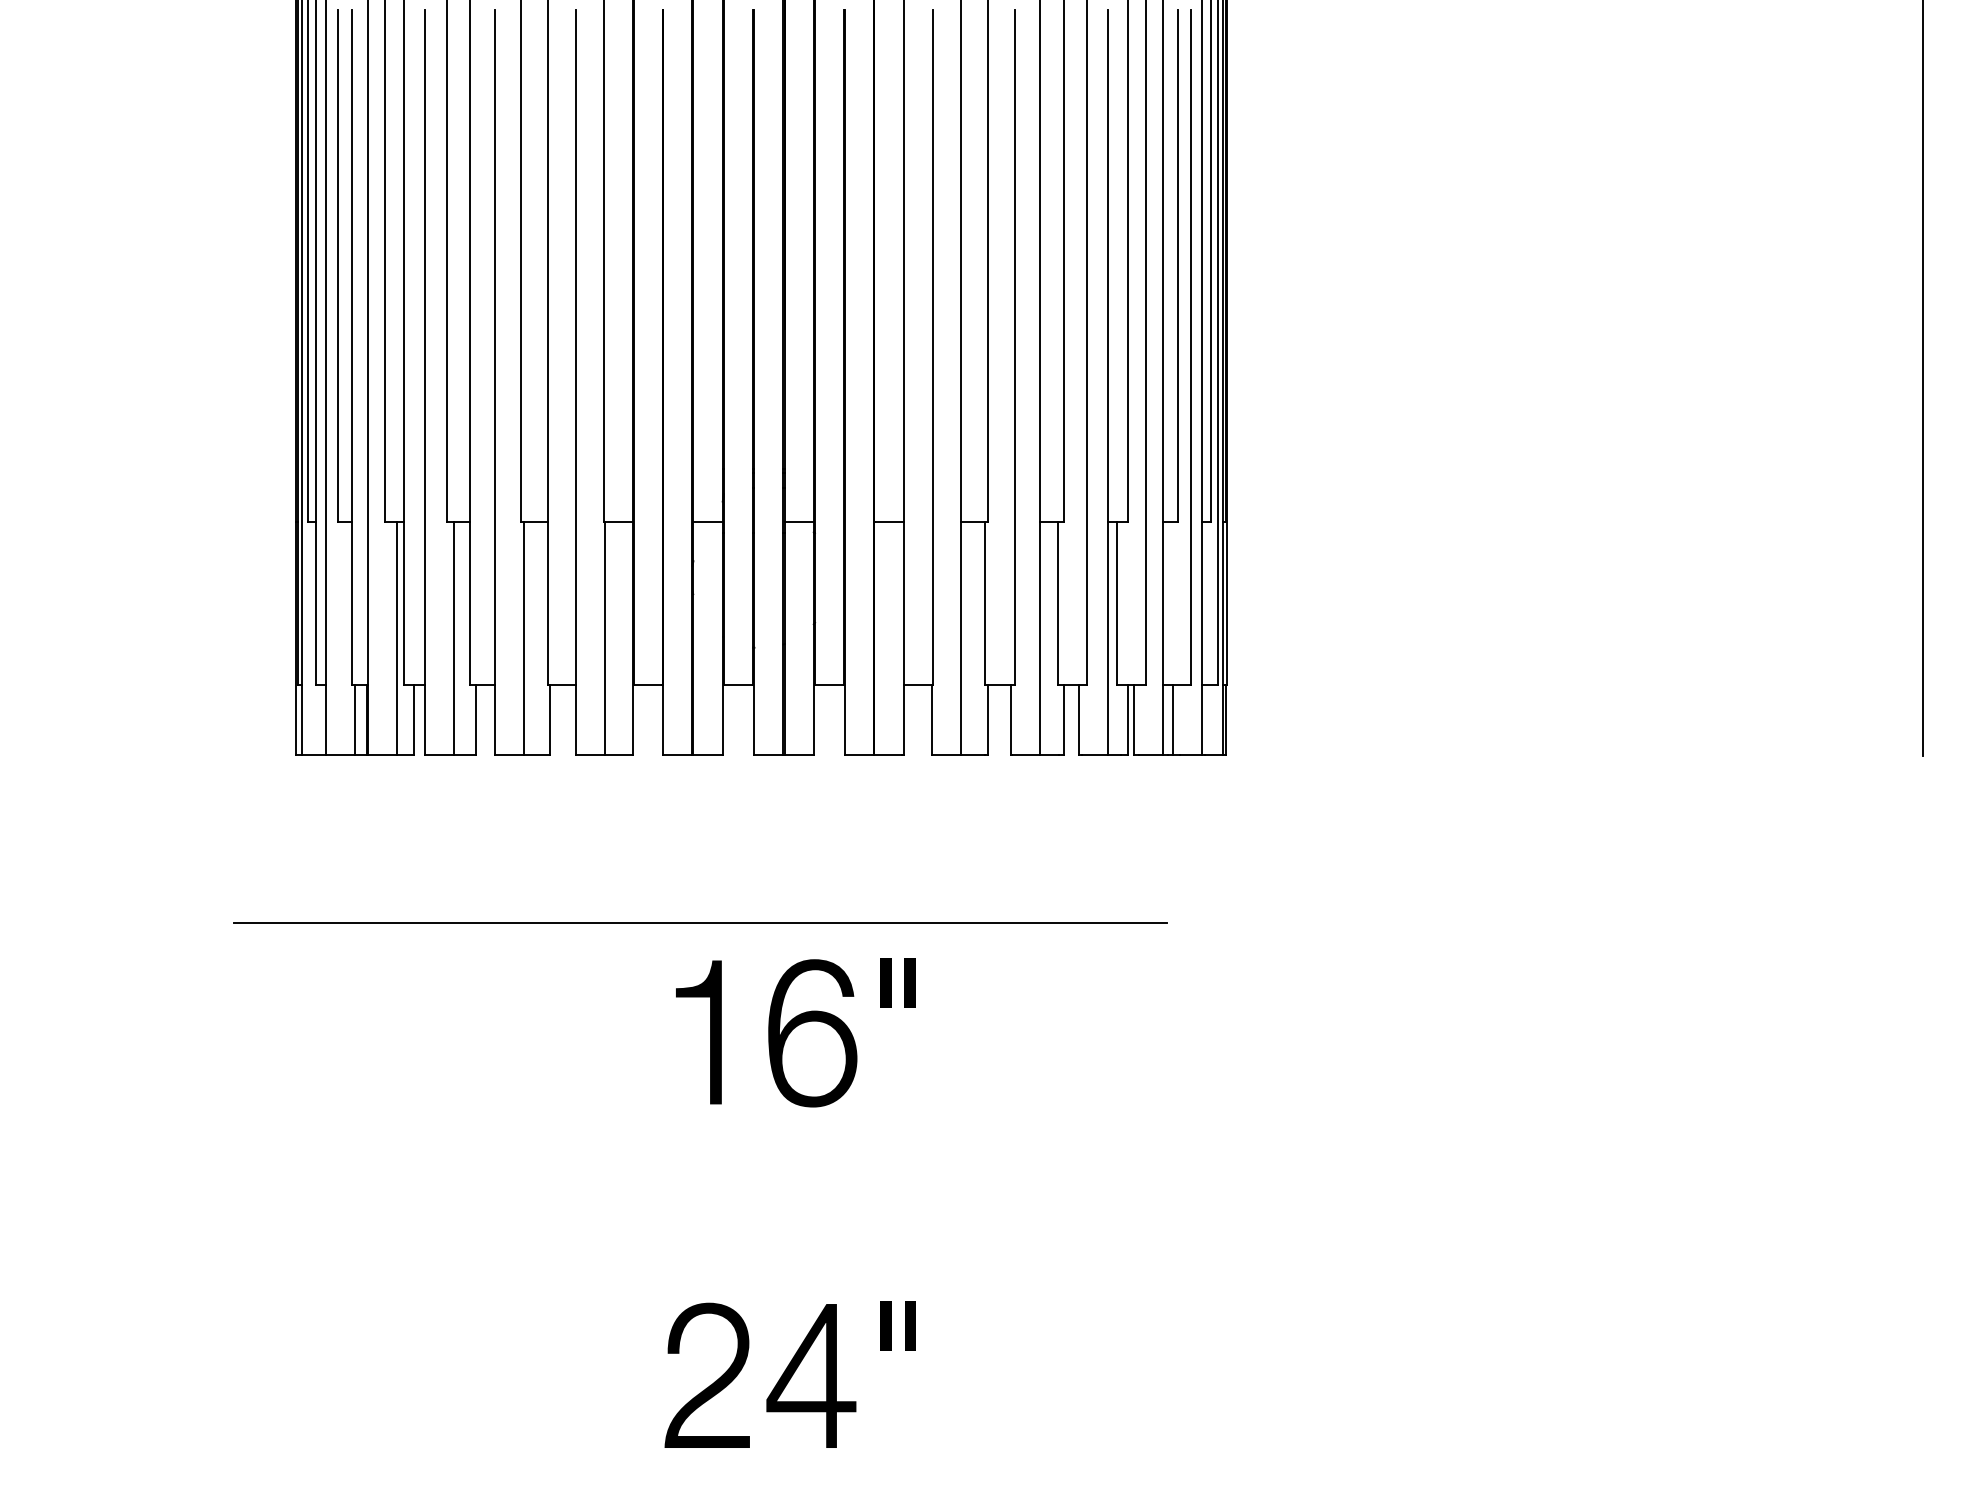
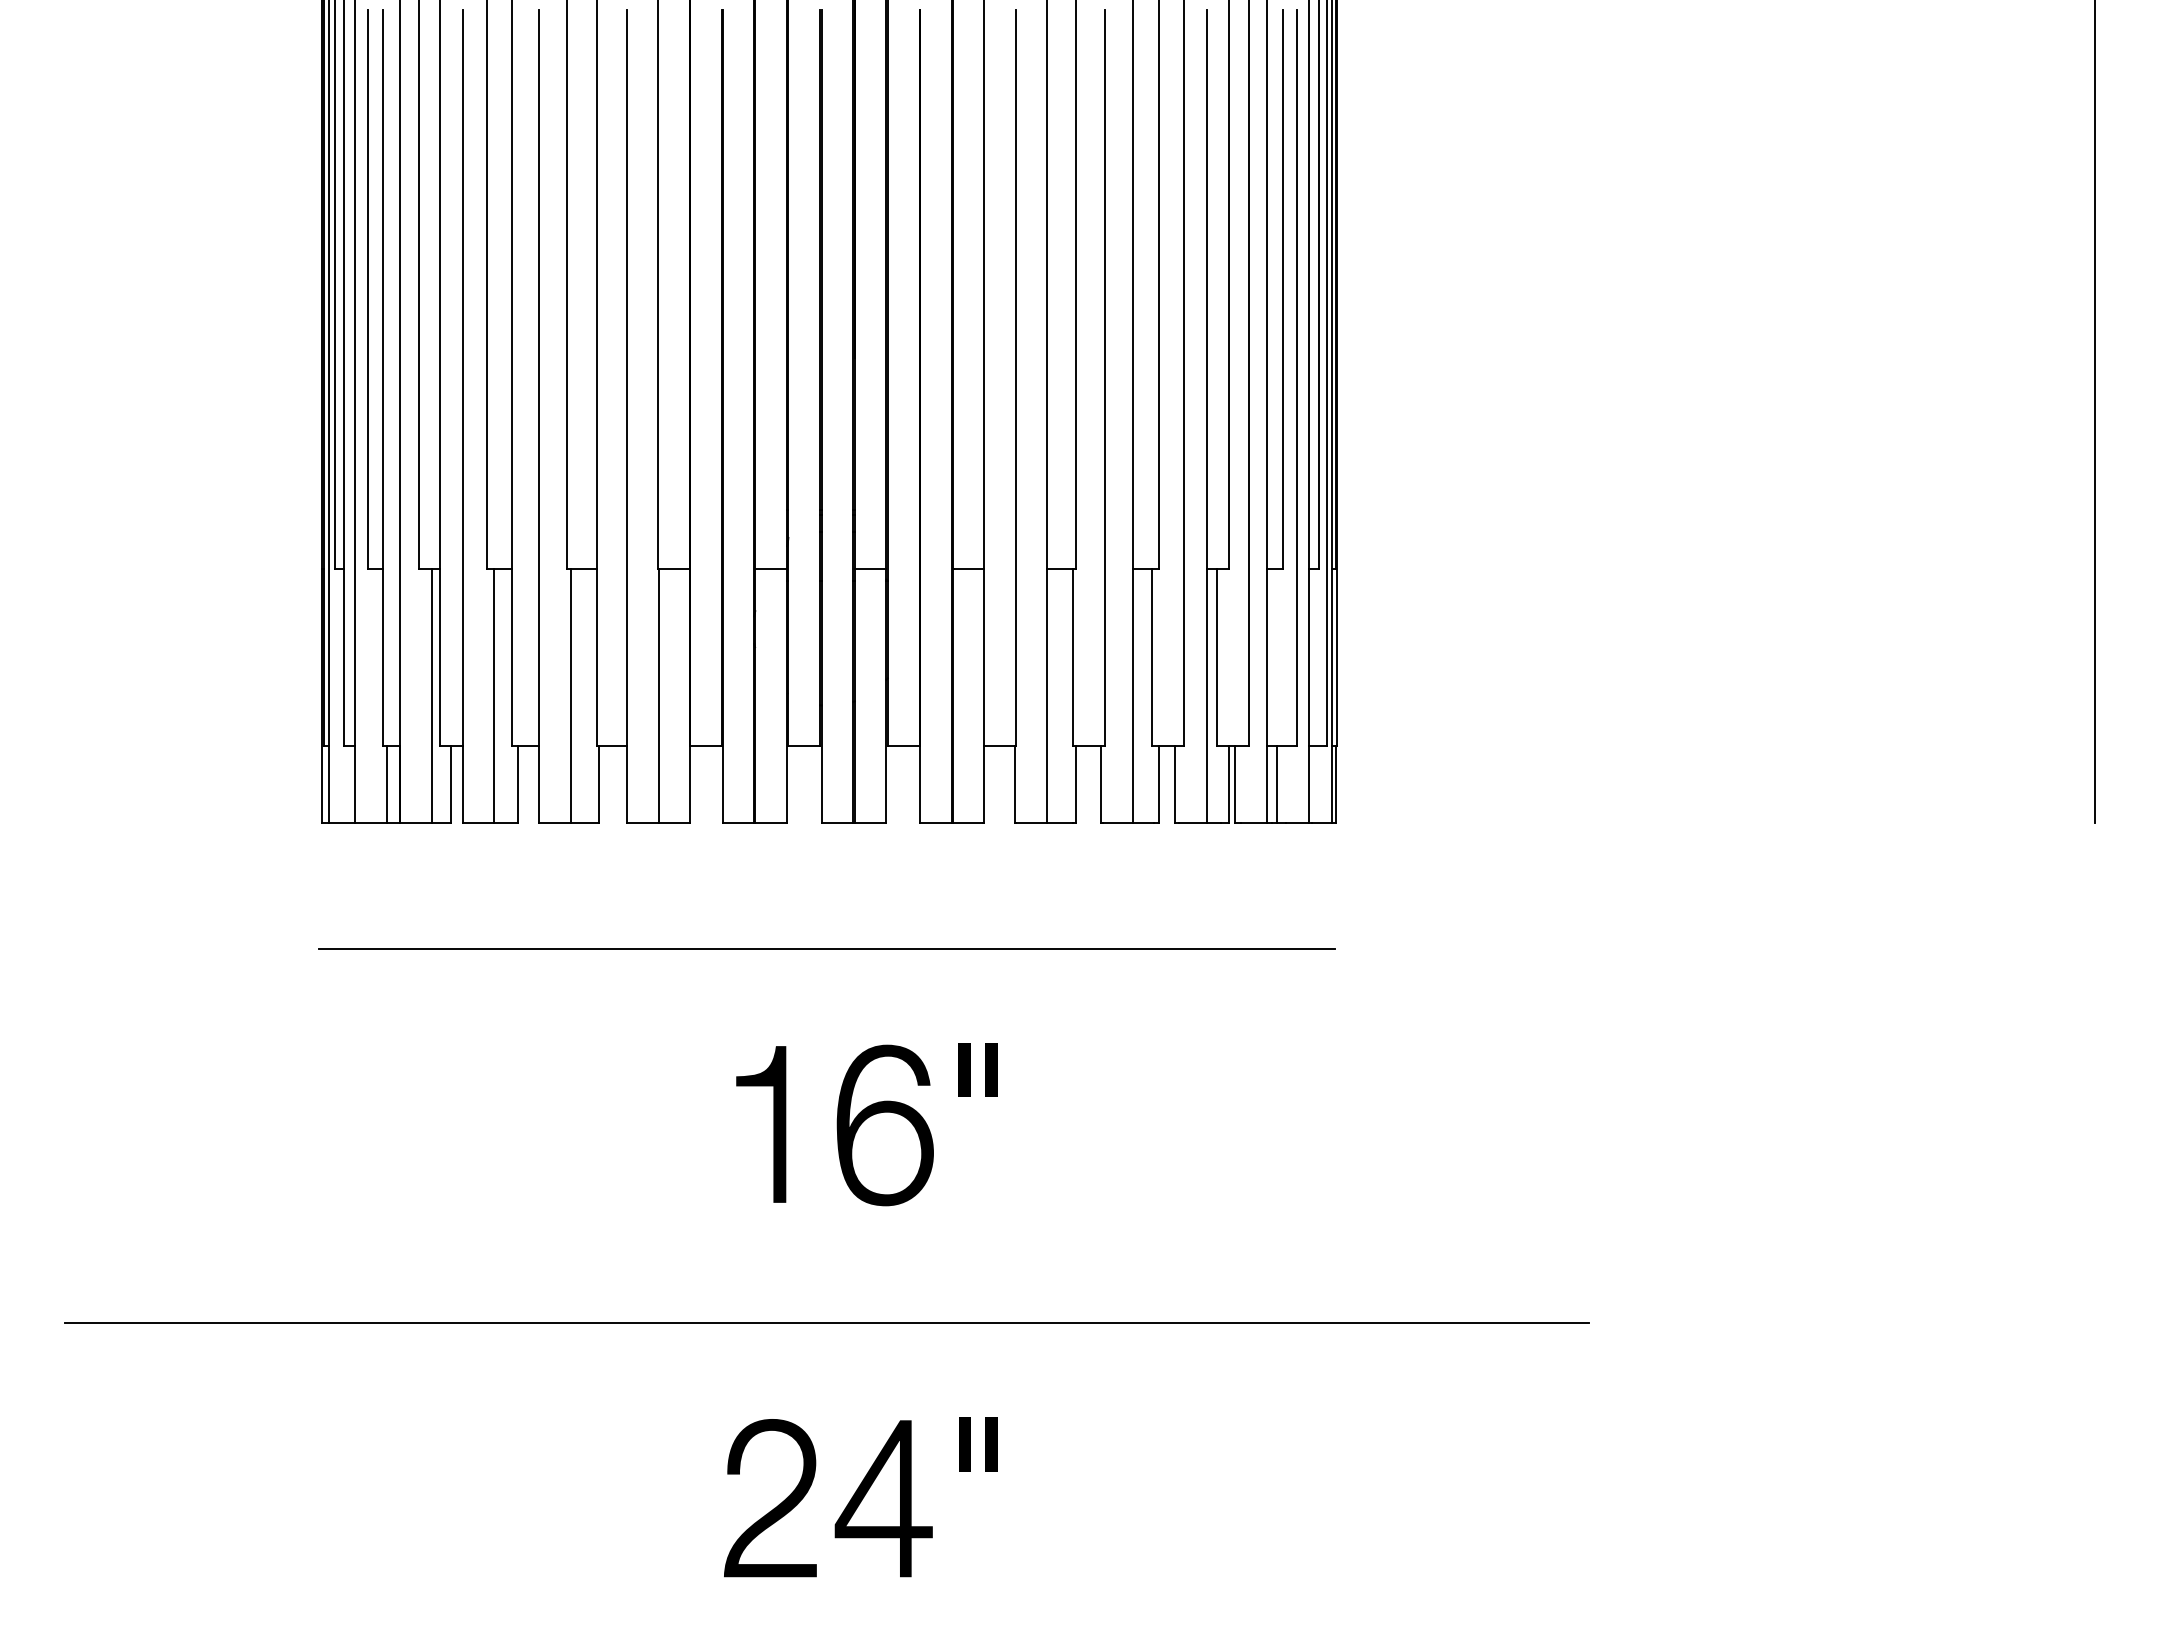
line: (700, 922) -> (826, 948), moved
line: (758, 1215) -> (826, 1323), added

